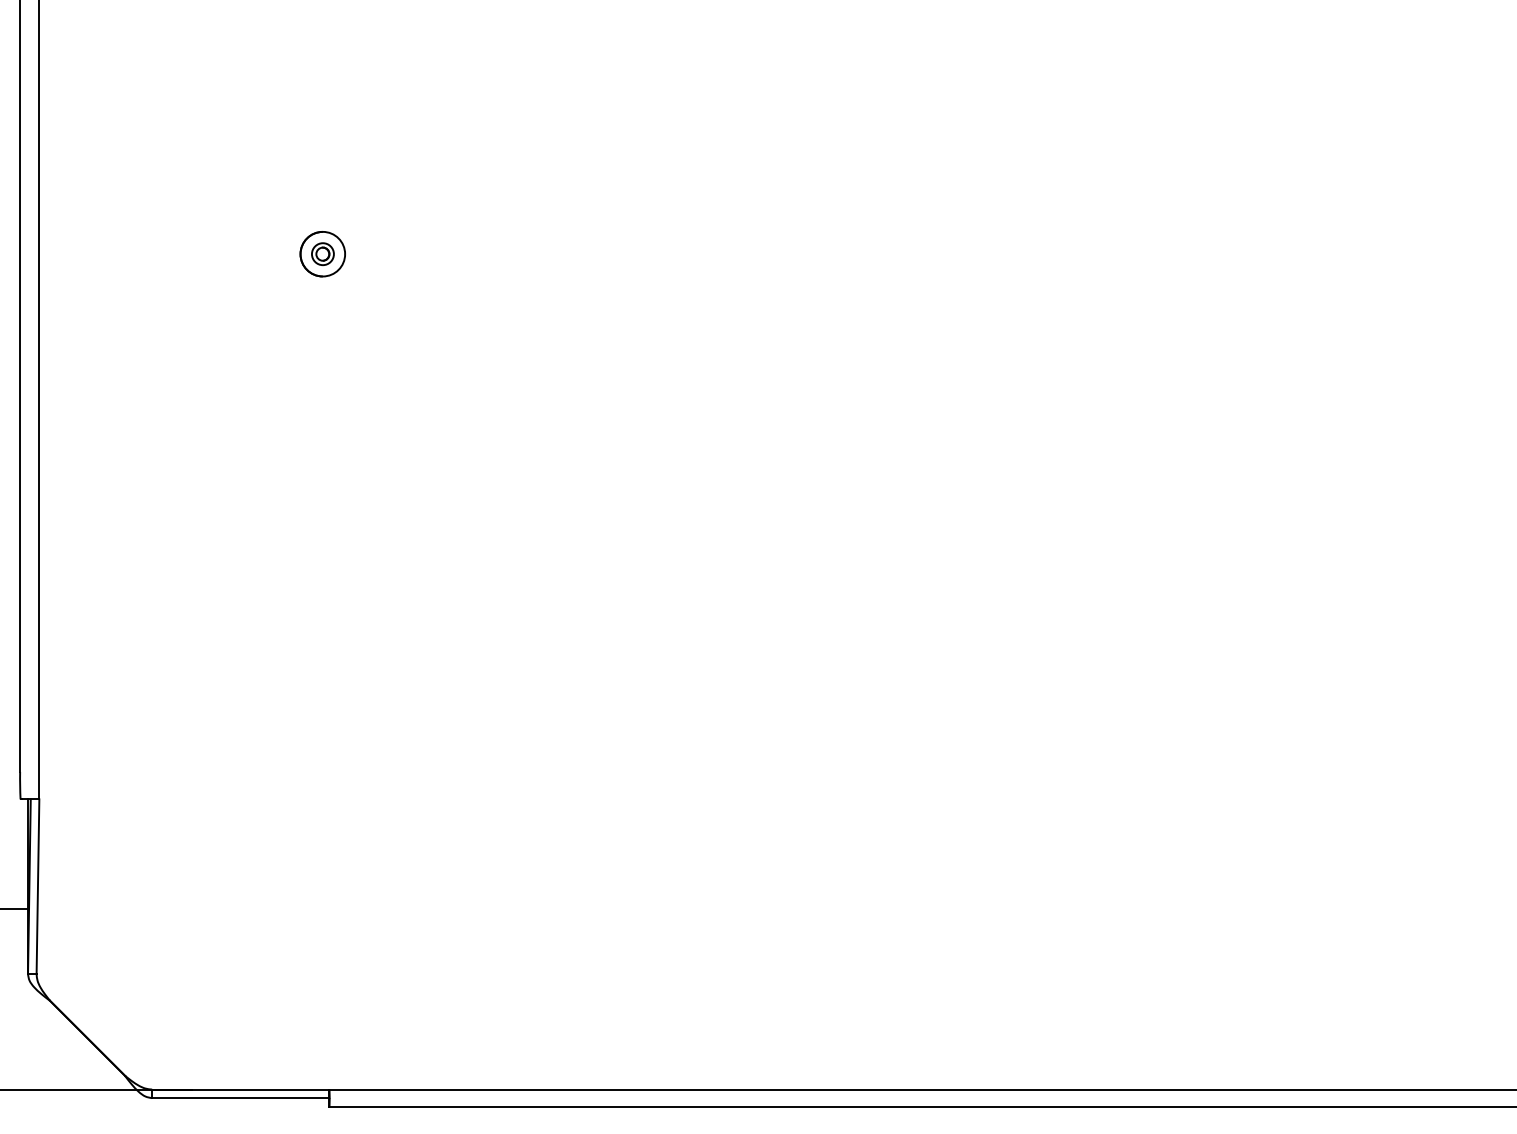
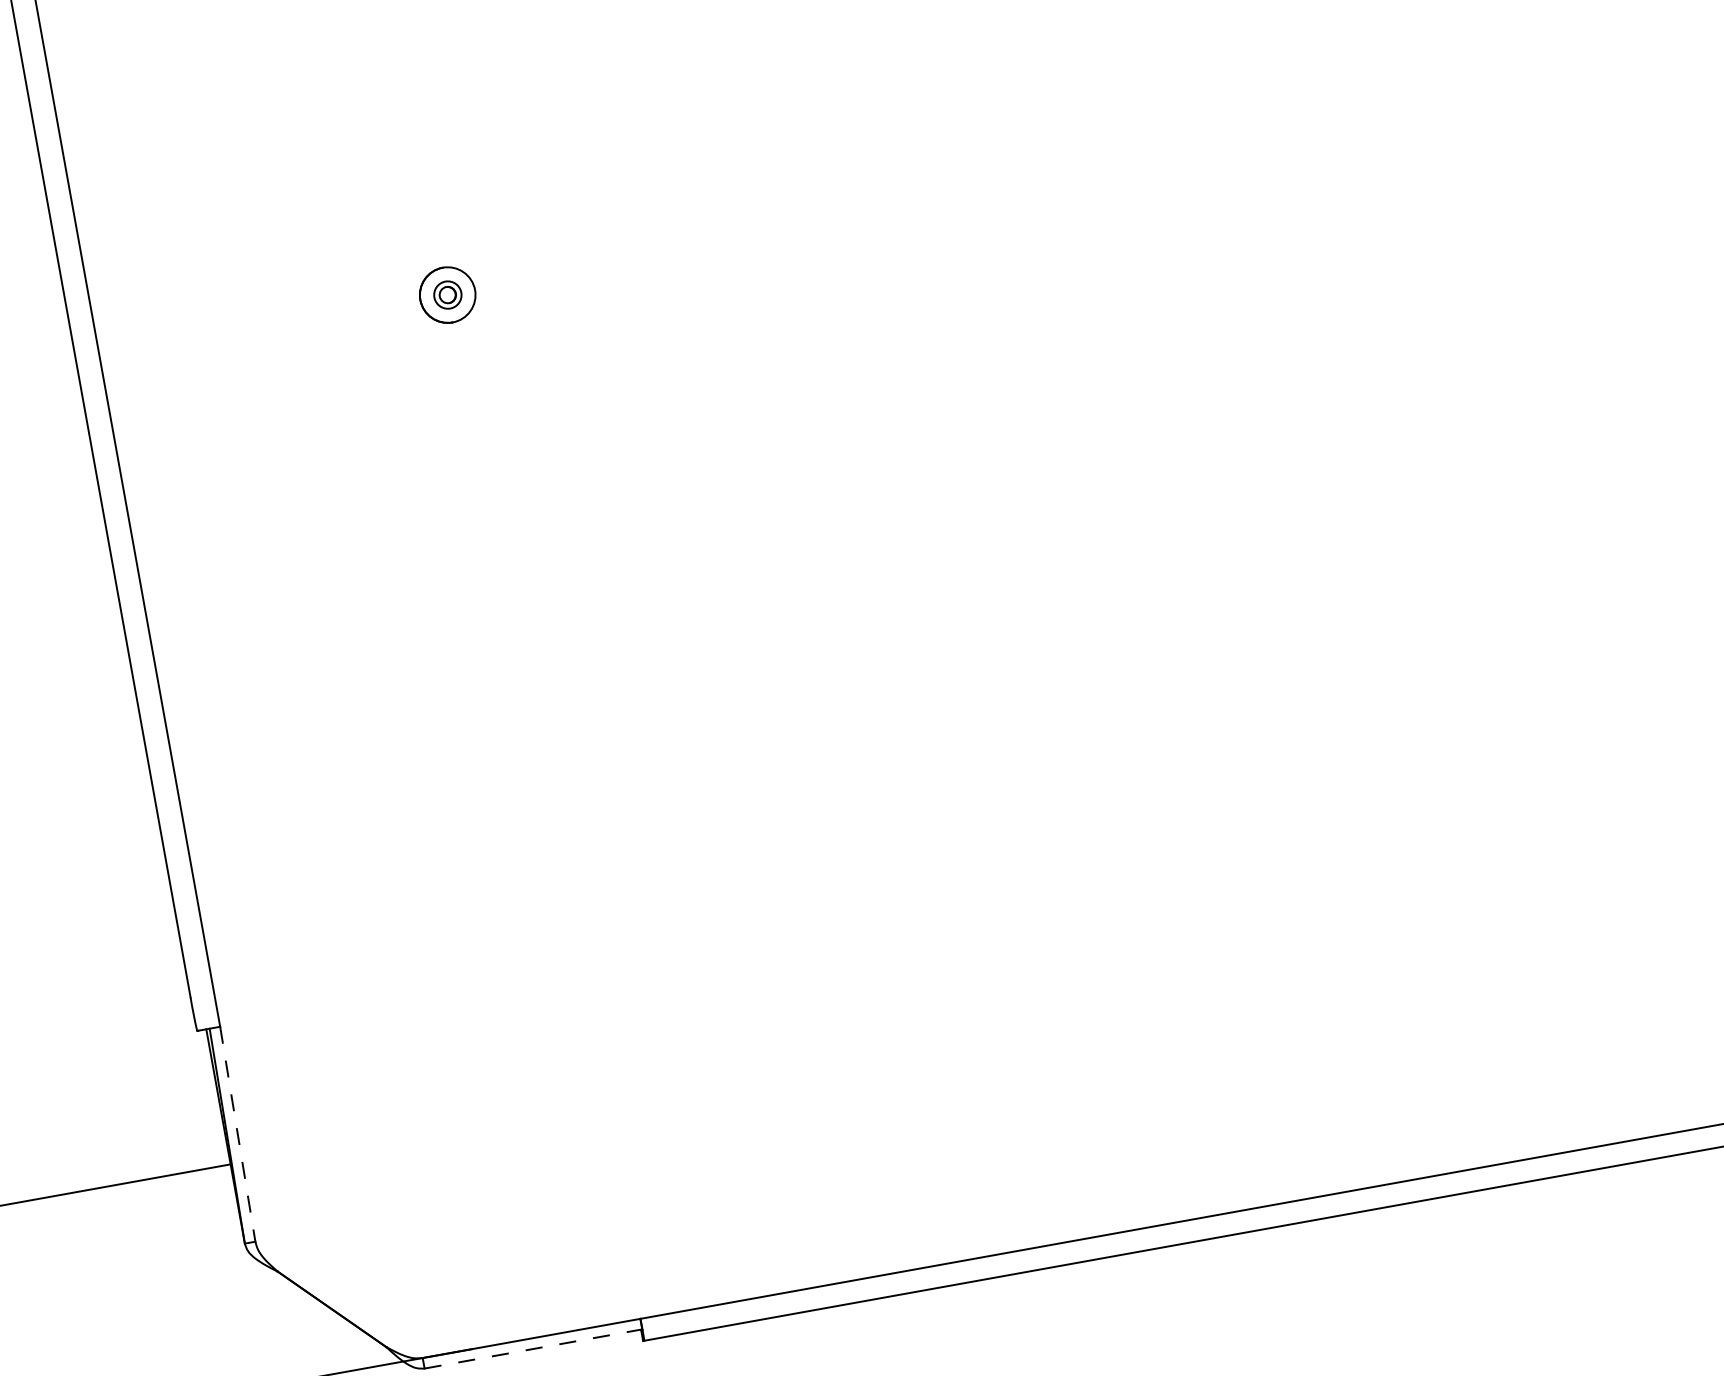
line: (37, 887) -> (237, 1135), solid -> dashed
line: (240, 1098) -> (533, 1349), solid -> dashed

